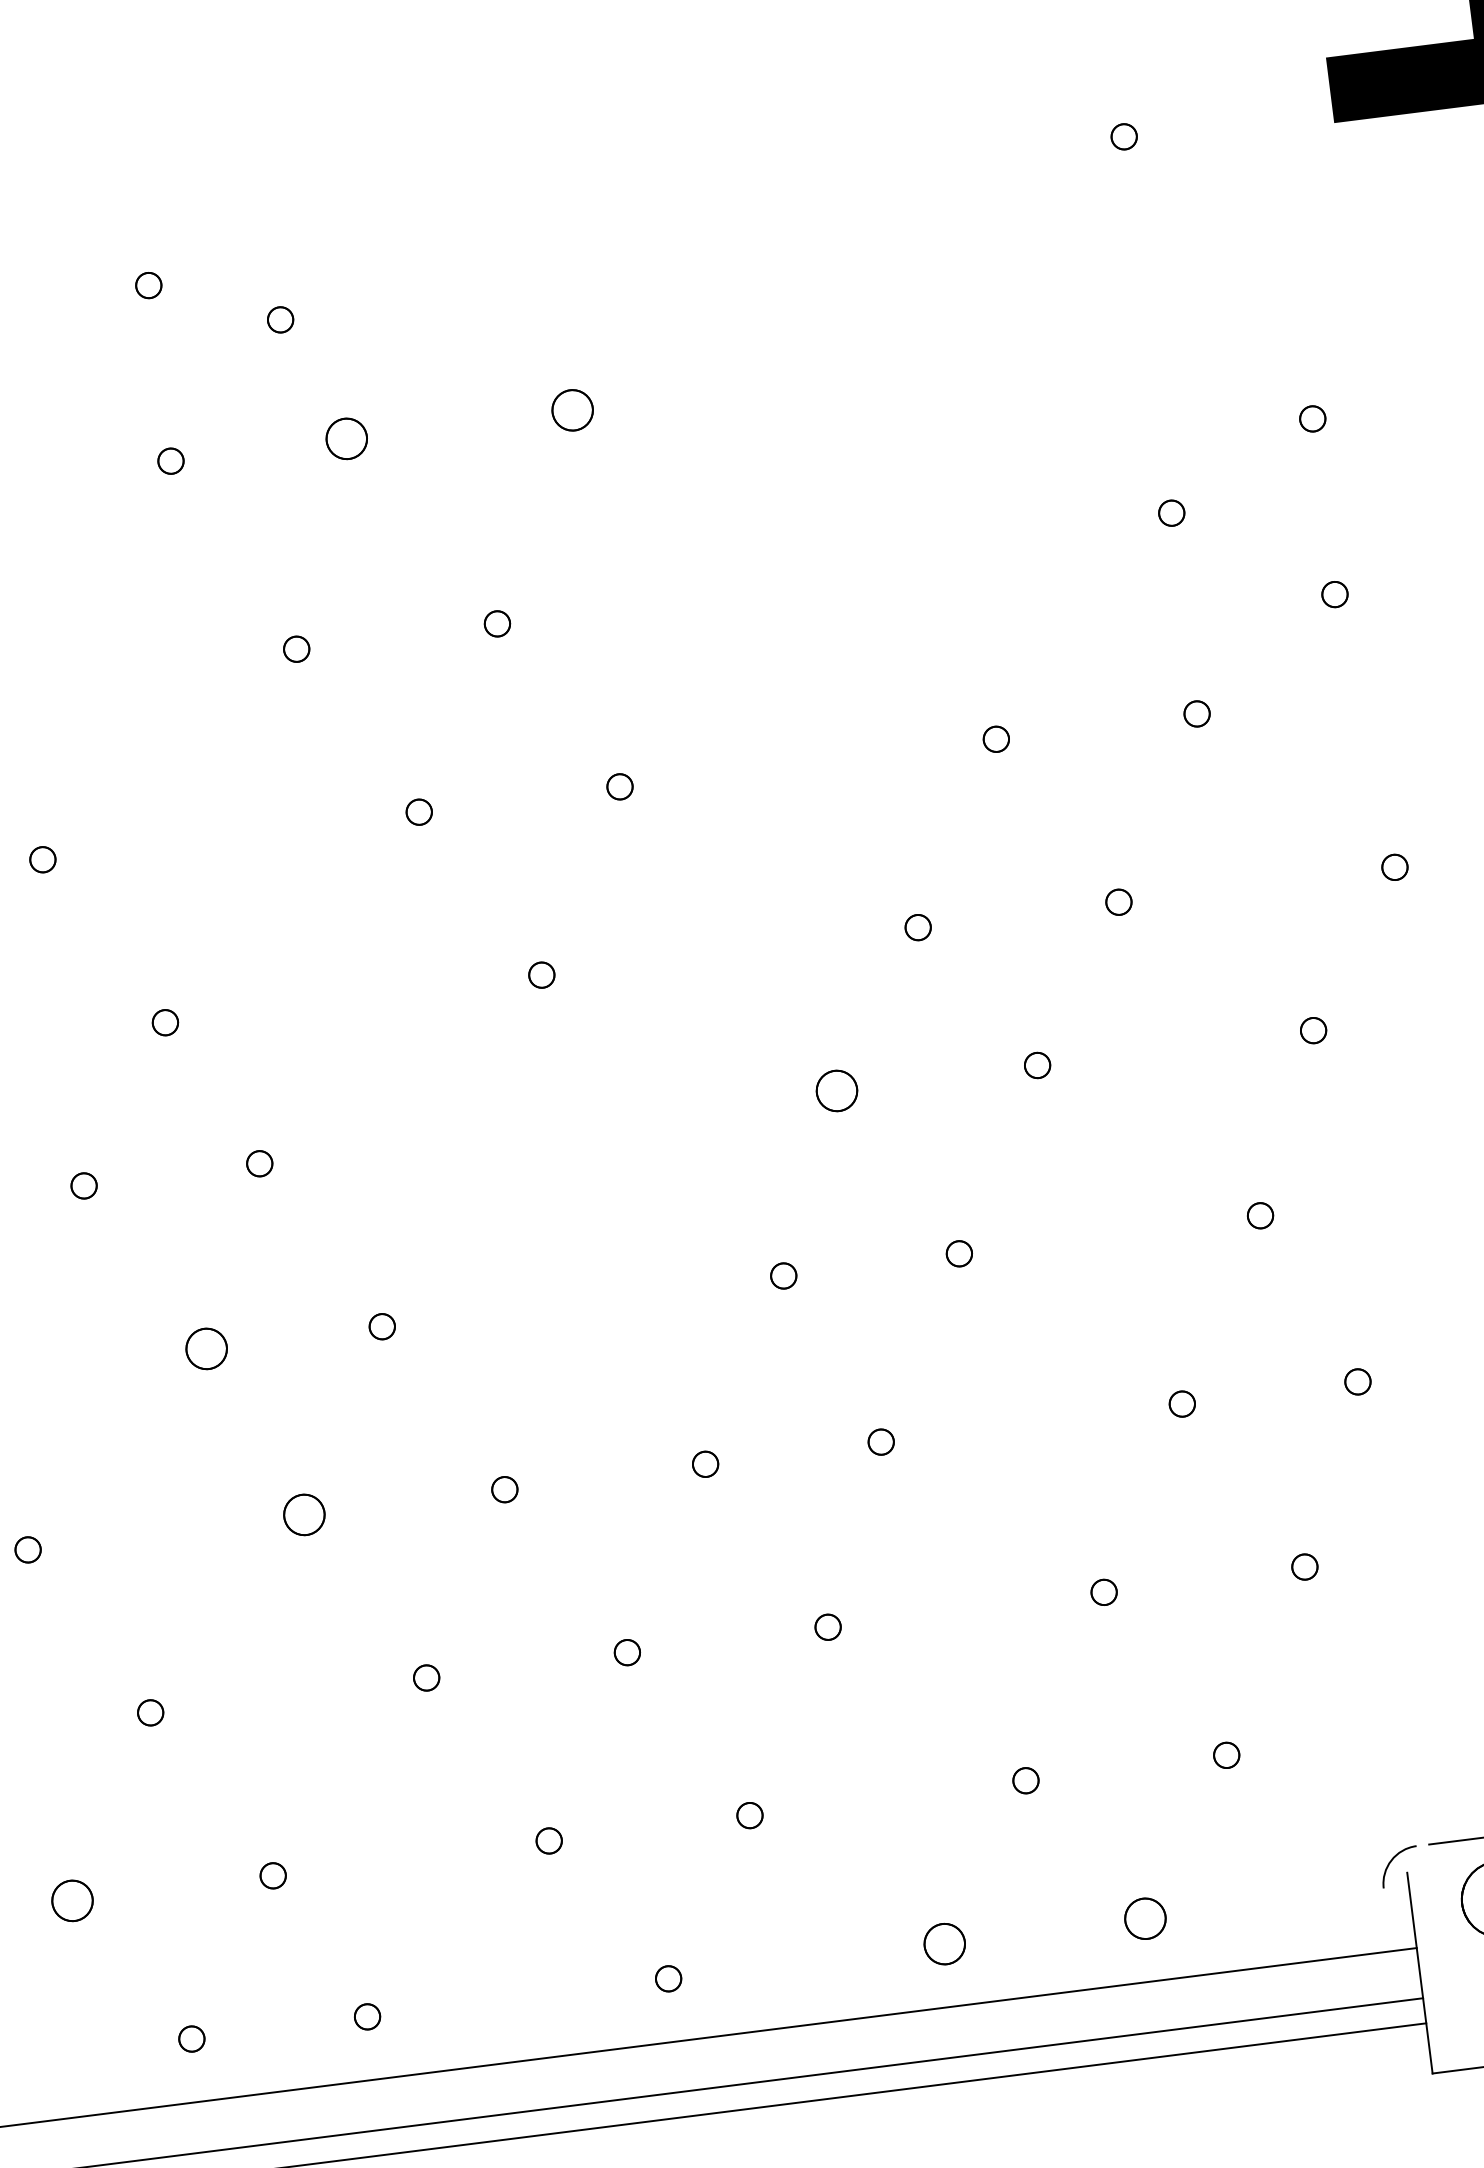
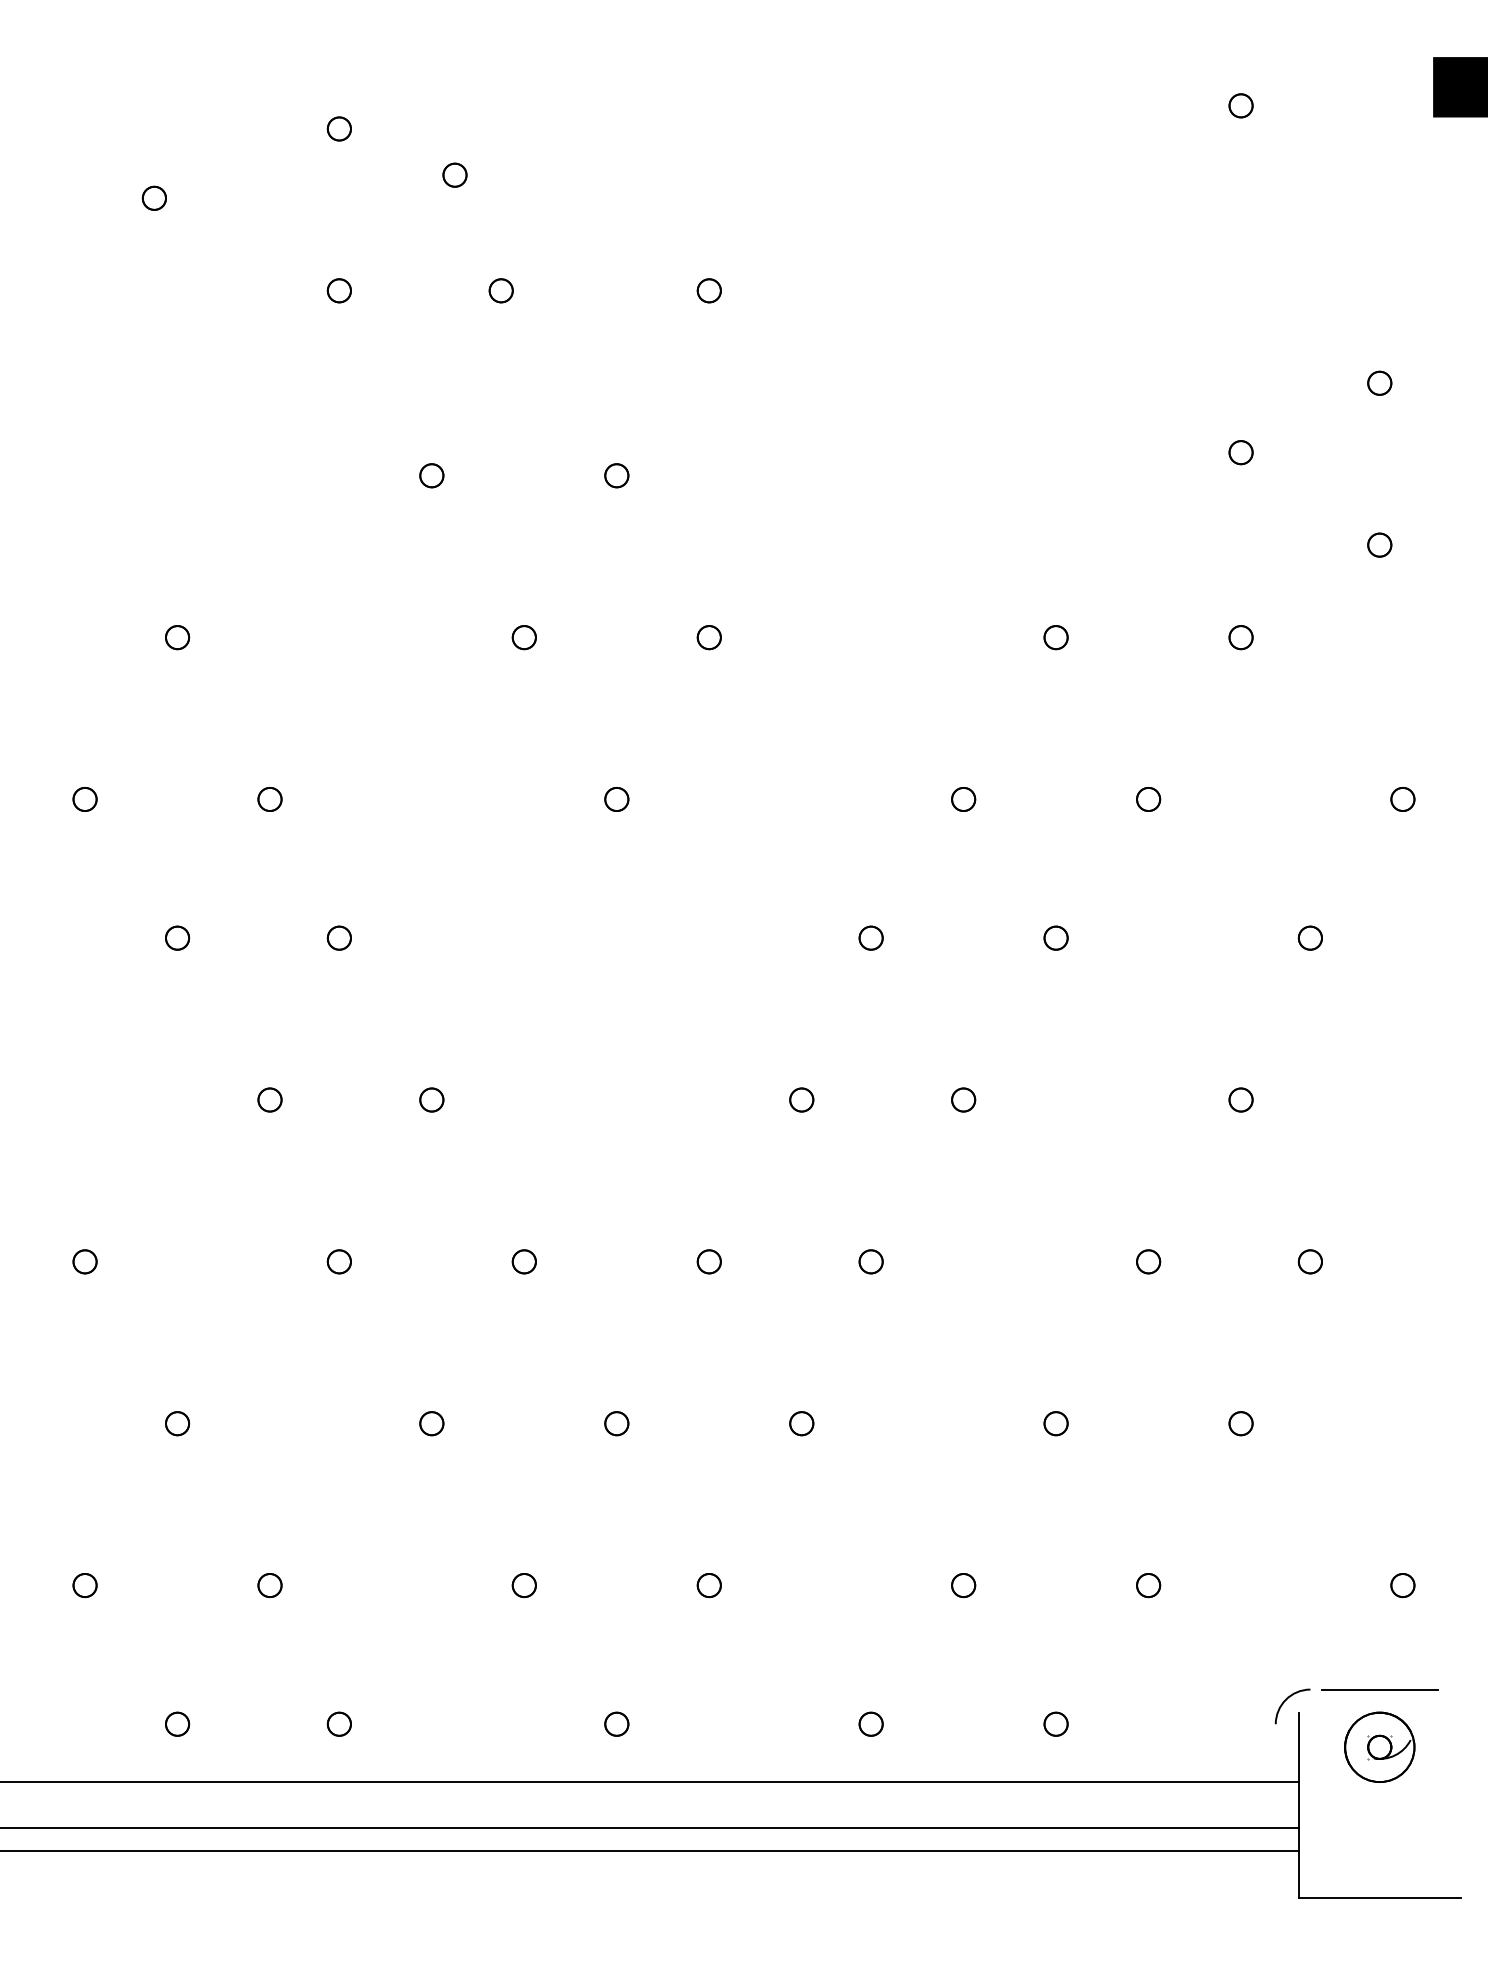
part: (571, 410) -> (708, 290), size x0.62
part: (345, 438) -> (500, 290), size x0.62
part: (836, 1090) -> (870, 937), size x0.62
part: (206, 1348) -> (269, 1099), size x0.62
part: (303, 1514) -> (338, 1261), size x0.62
part: (71, 1901) -> (84, 1585), size x0.62
part: (1144, 1917) -> (1055, 1723), size x0.62
part: (943, 1943) -> (870, 1723), size x0.62

